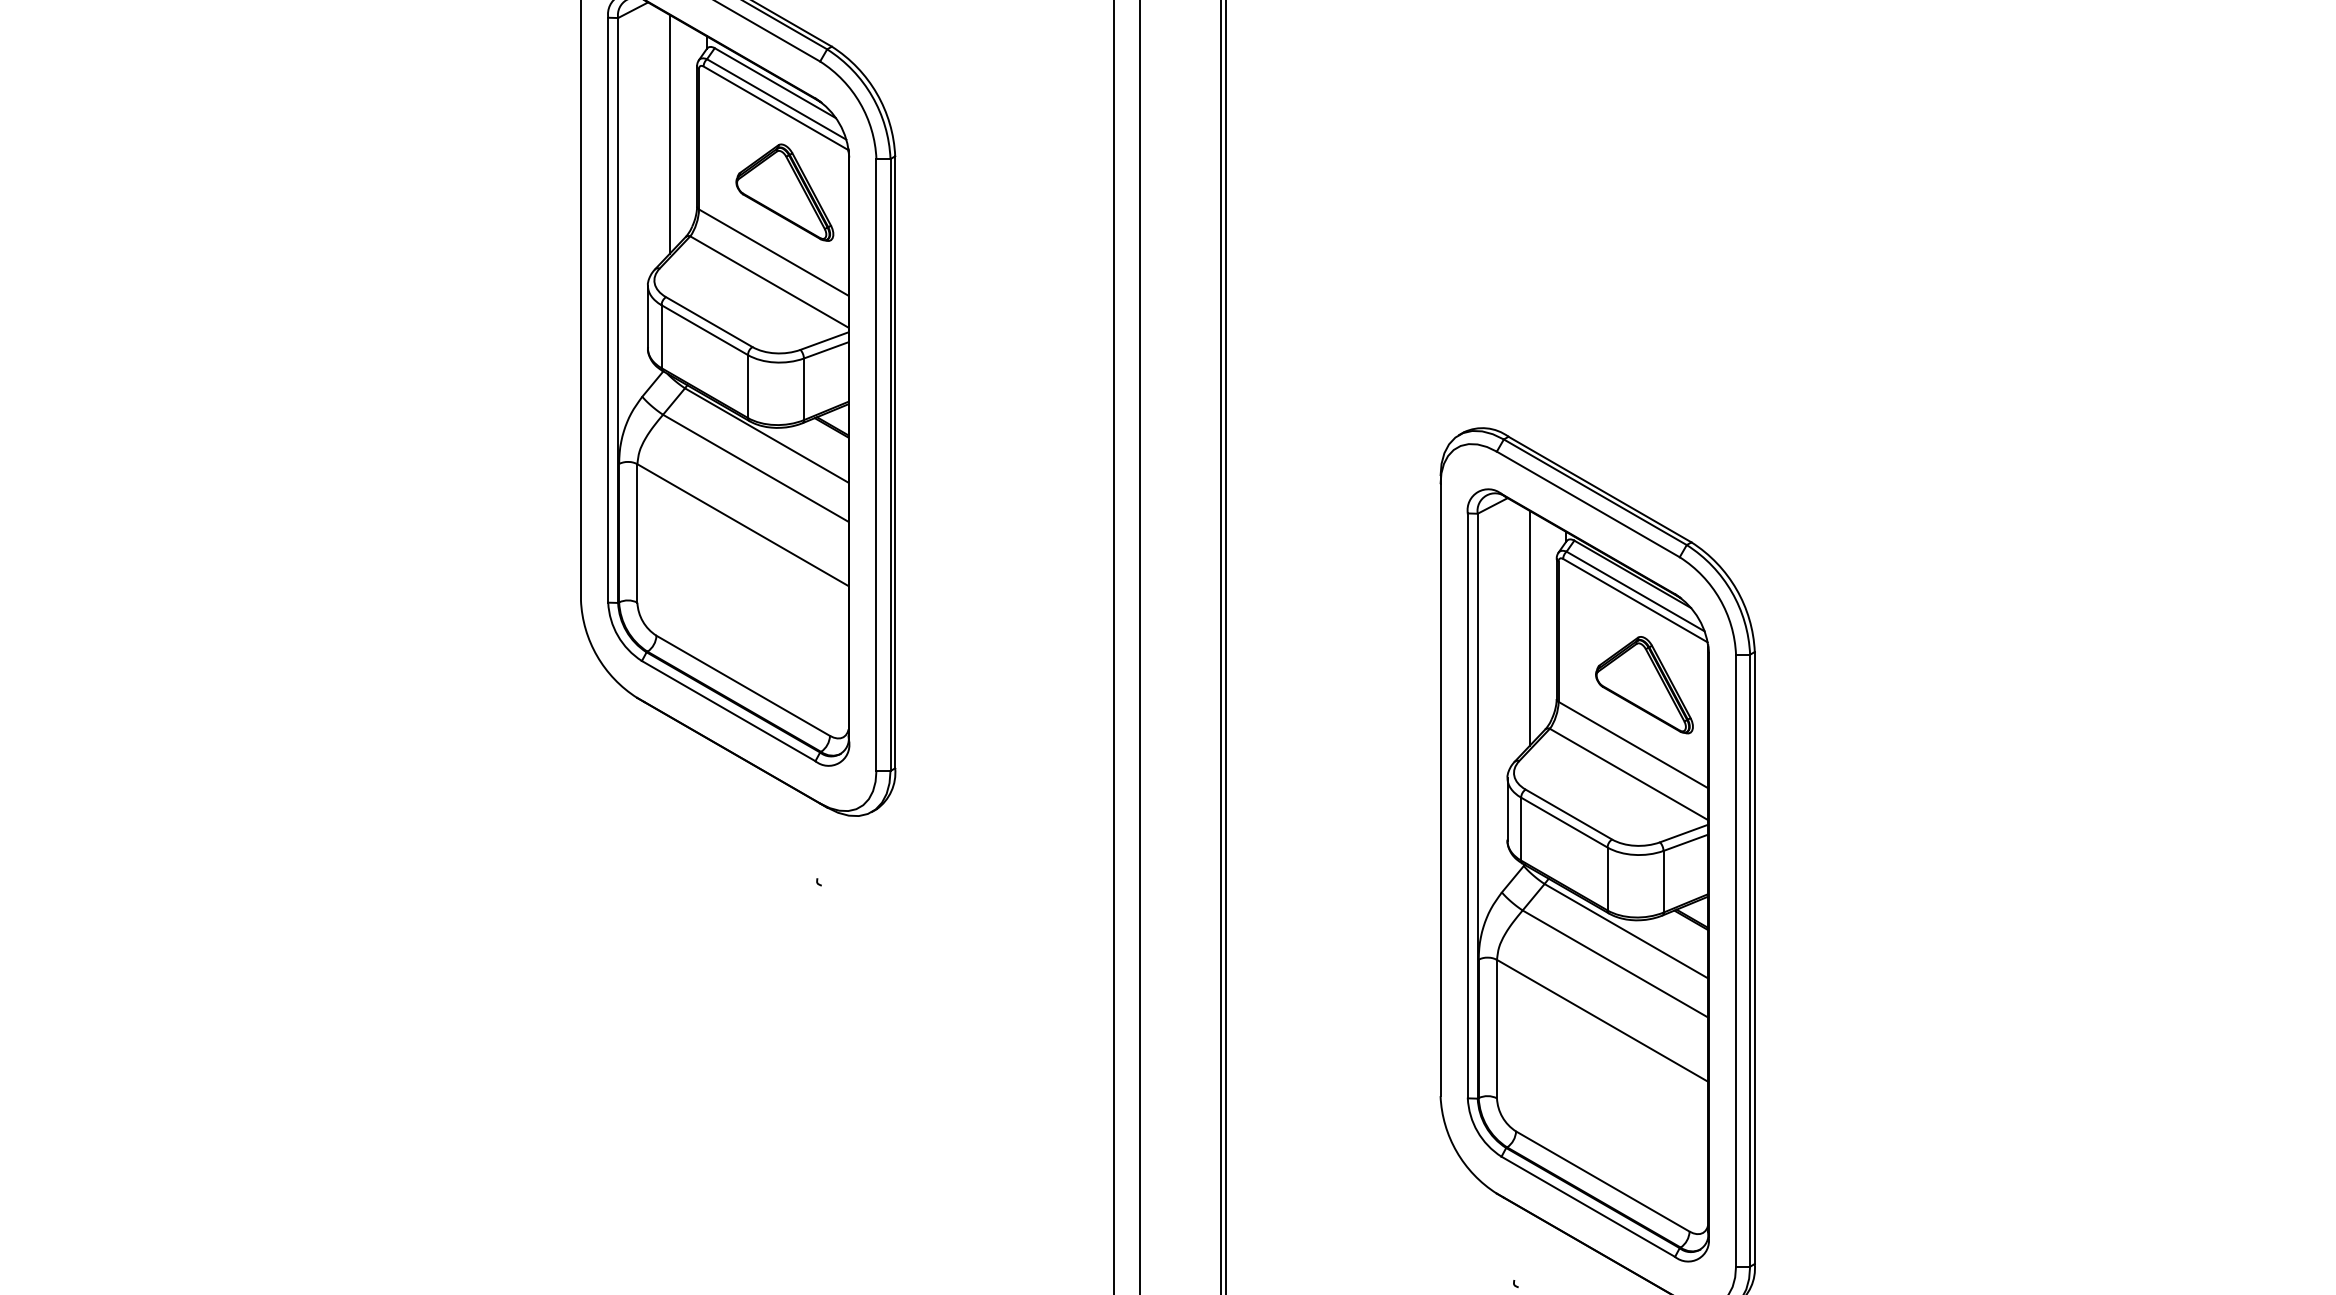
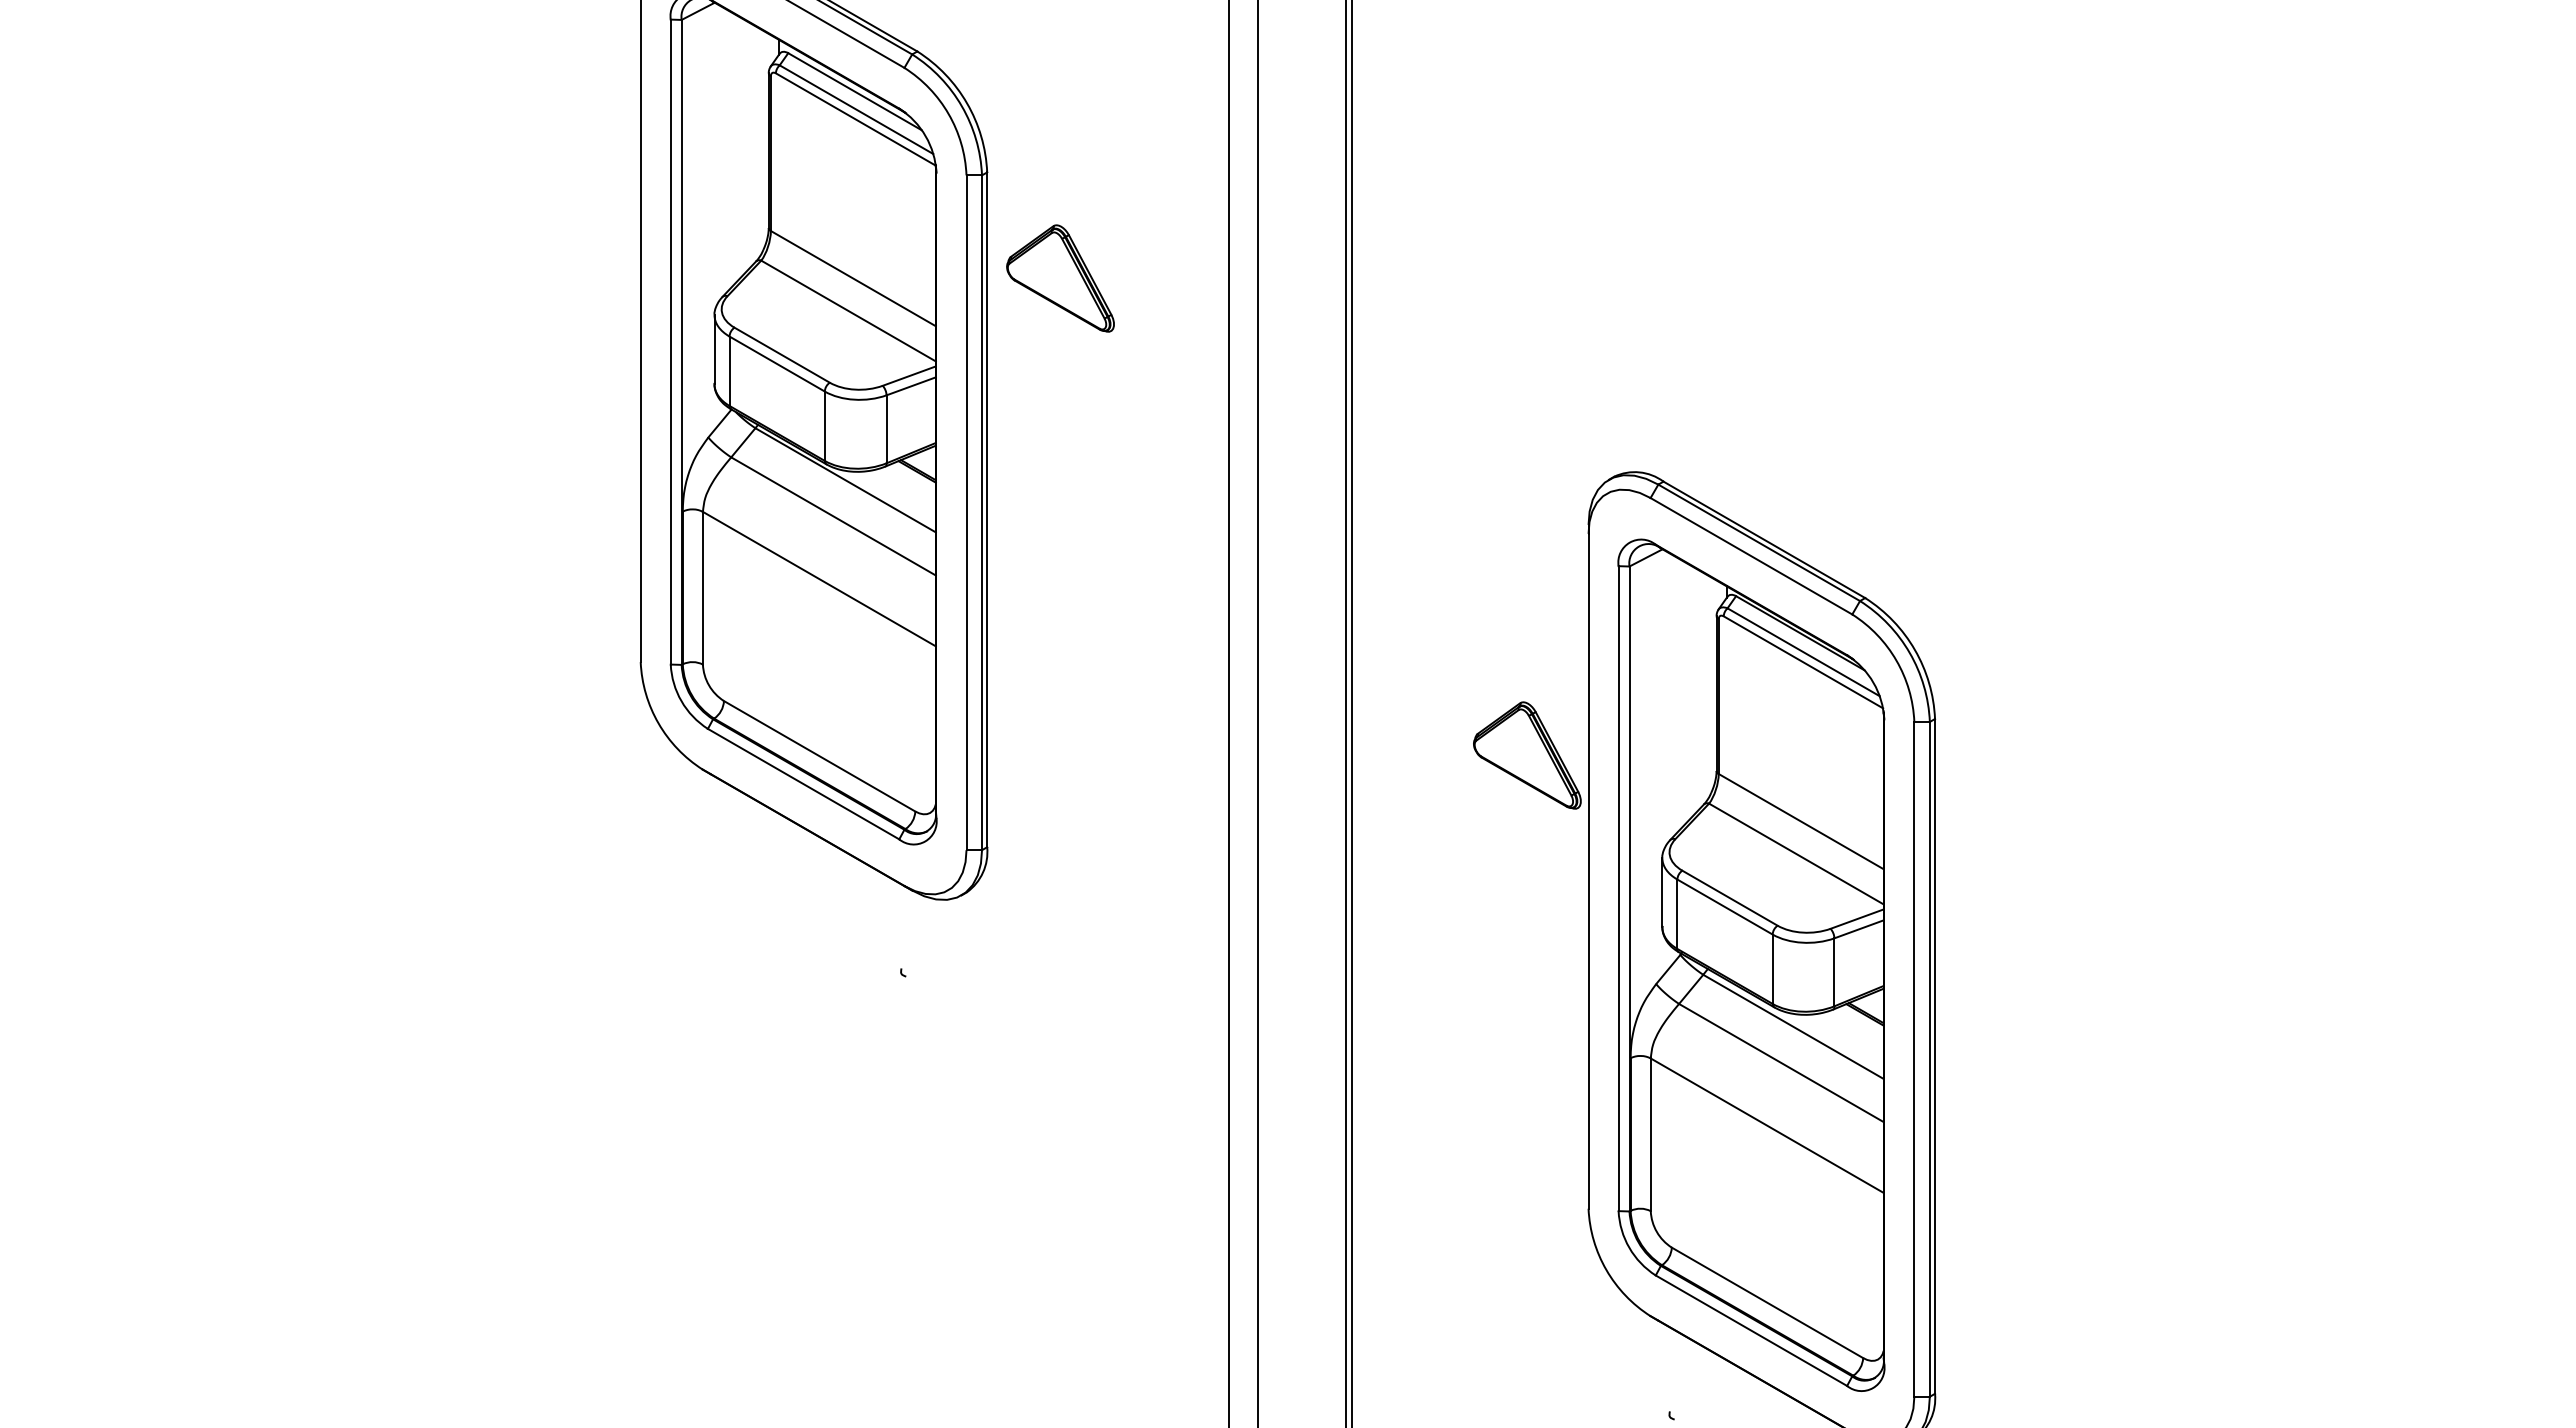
line: (669, 133) -> (738, 147), removed
part: (784, 192) -> (1060, 278), moved
line: (1529, 628) -> (1686, 692), removed
part: (1644, 685) -> (1527, 755), moved

